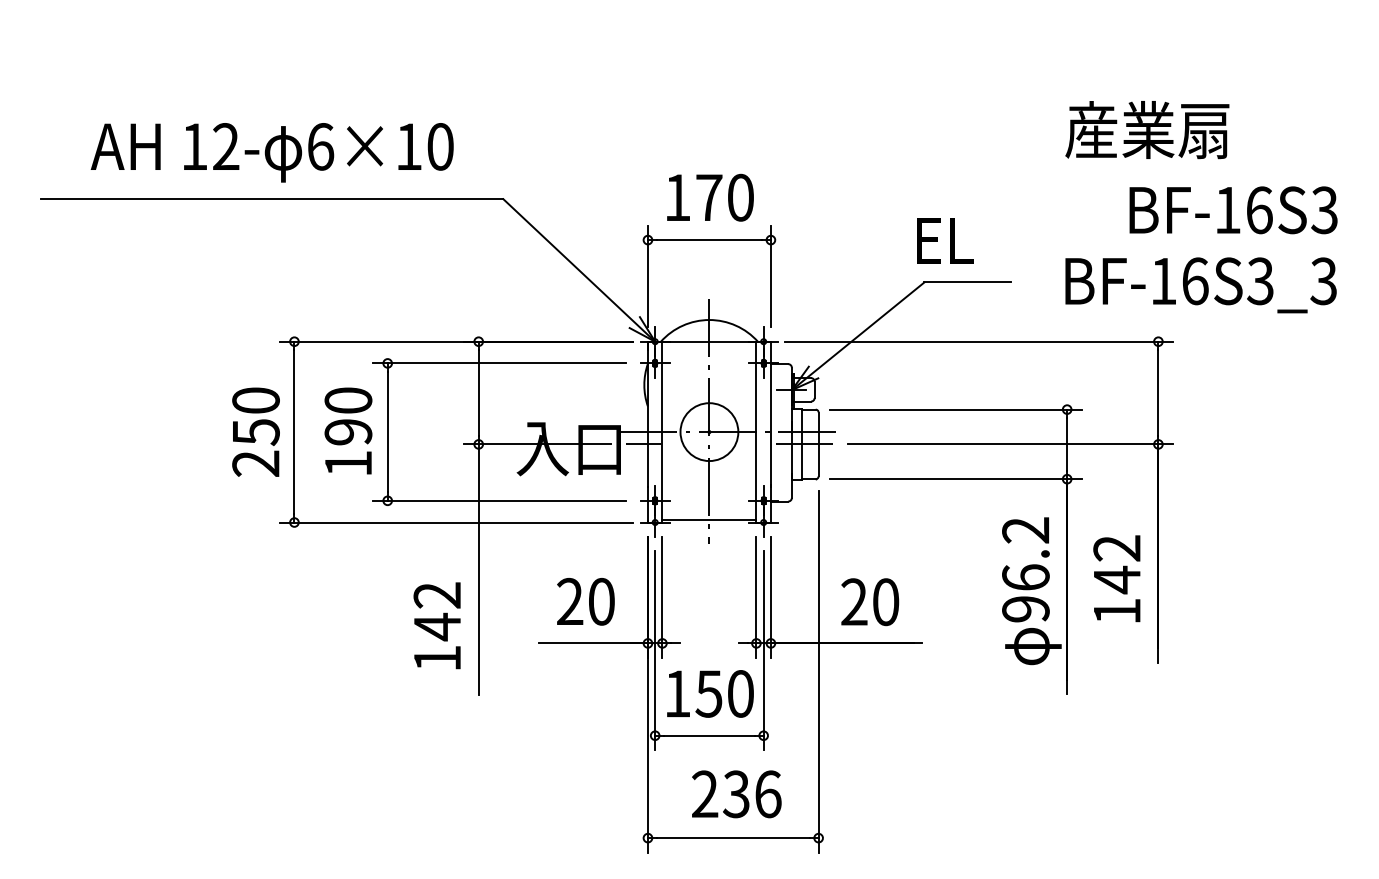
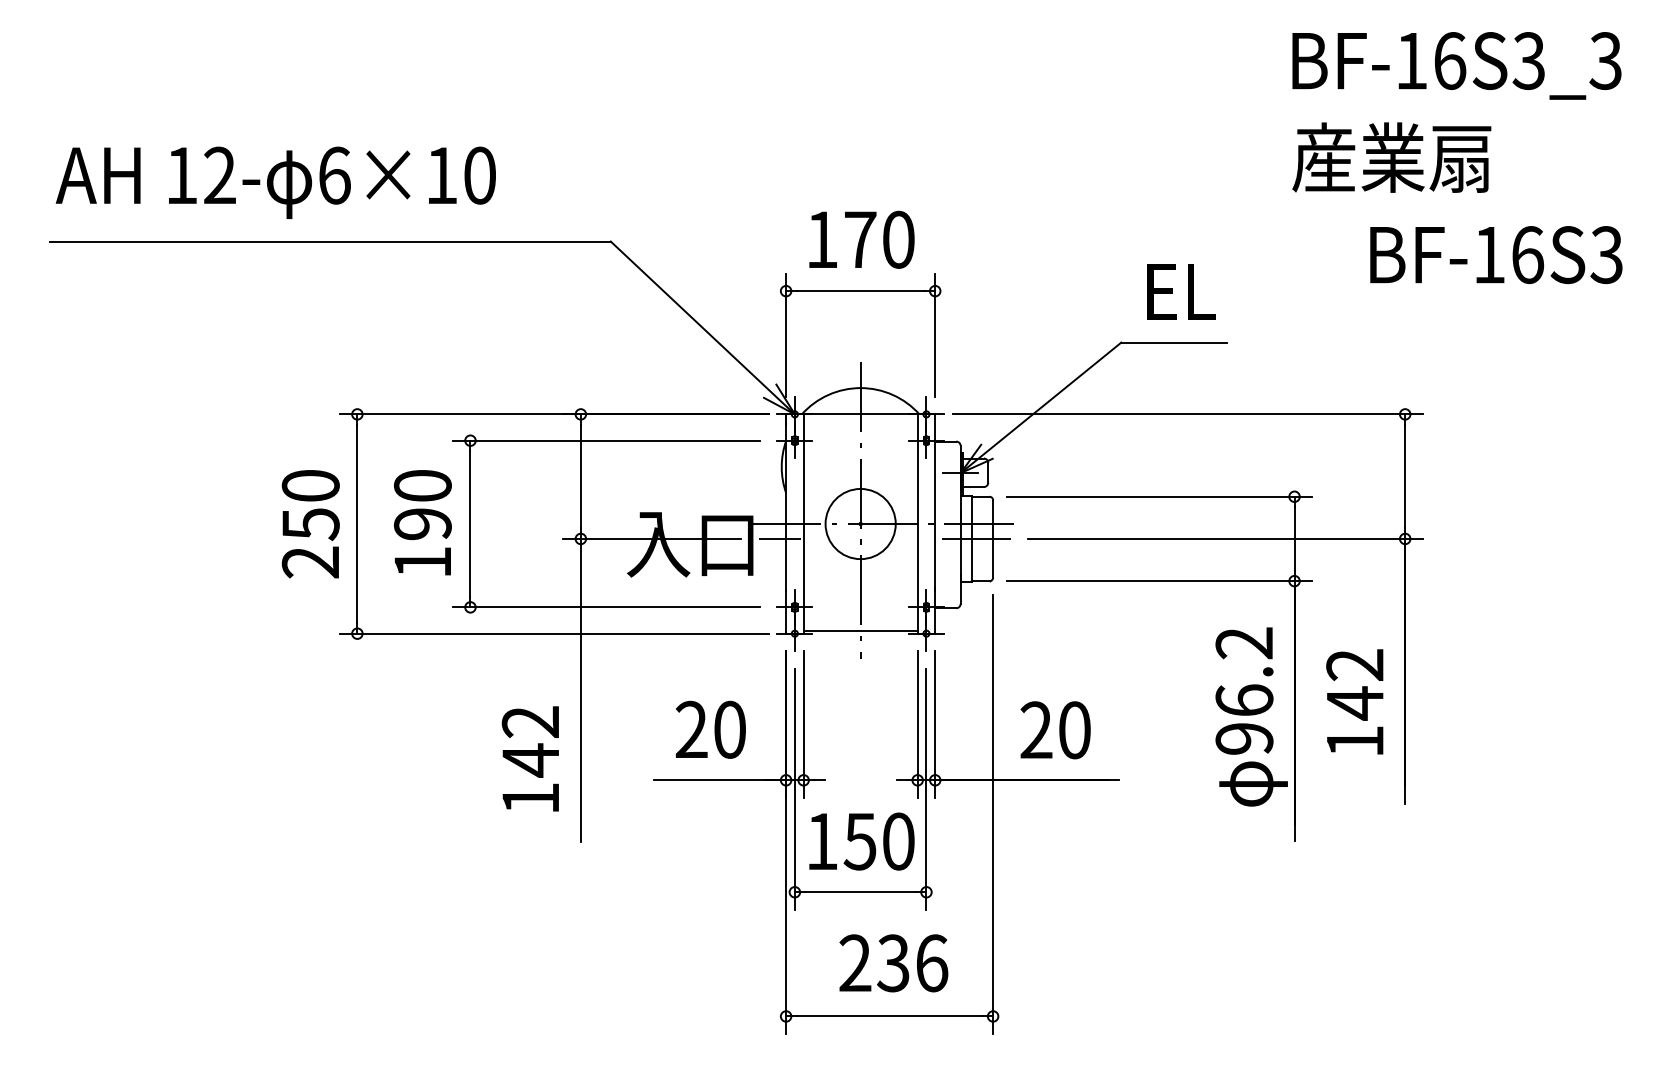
text: (271, 152) -> (274, 182), moved
text: (945, 240) -> (1182, 291), moved
text: (1200, 285) -> (1456, 66), moved

